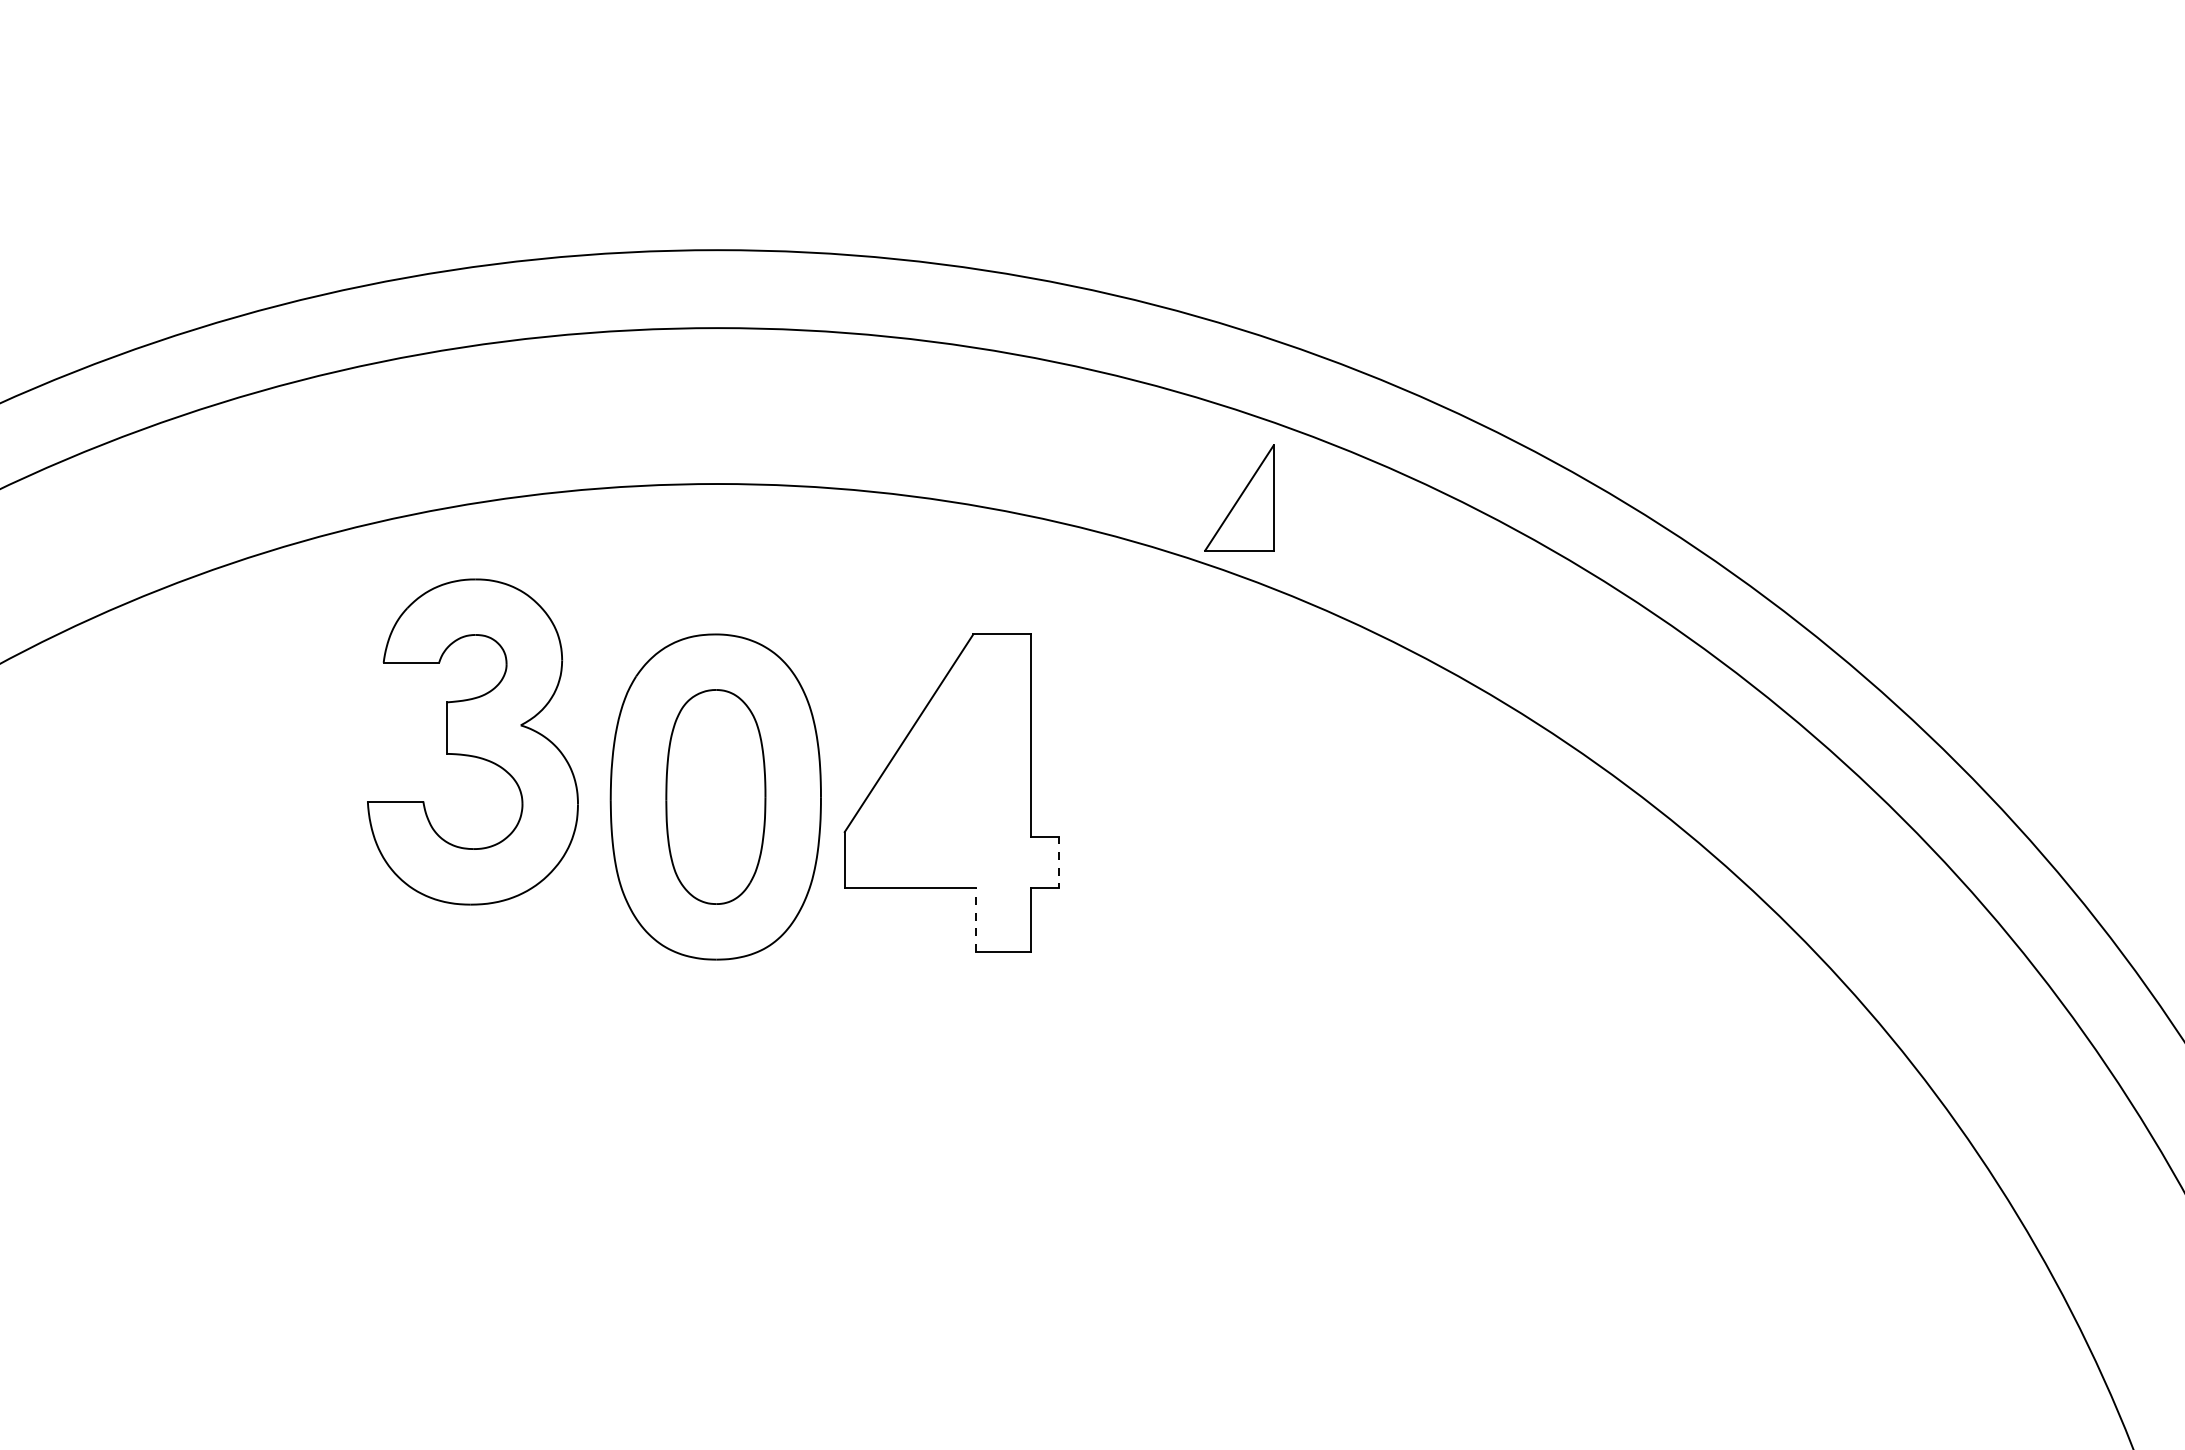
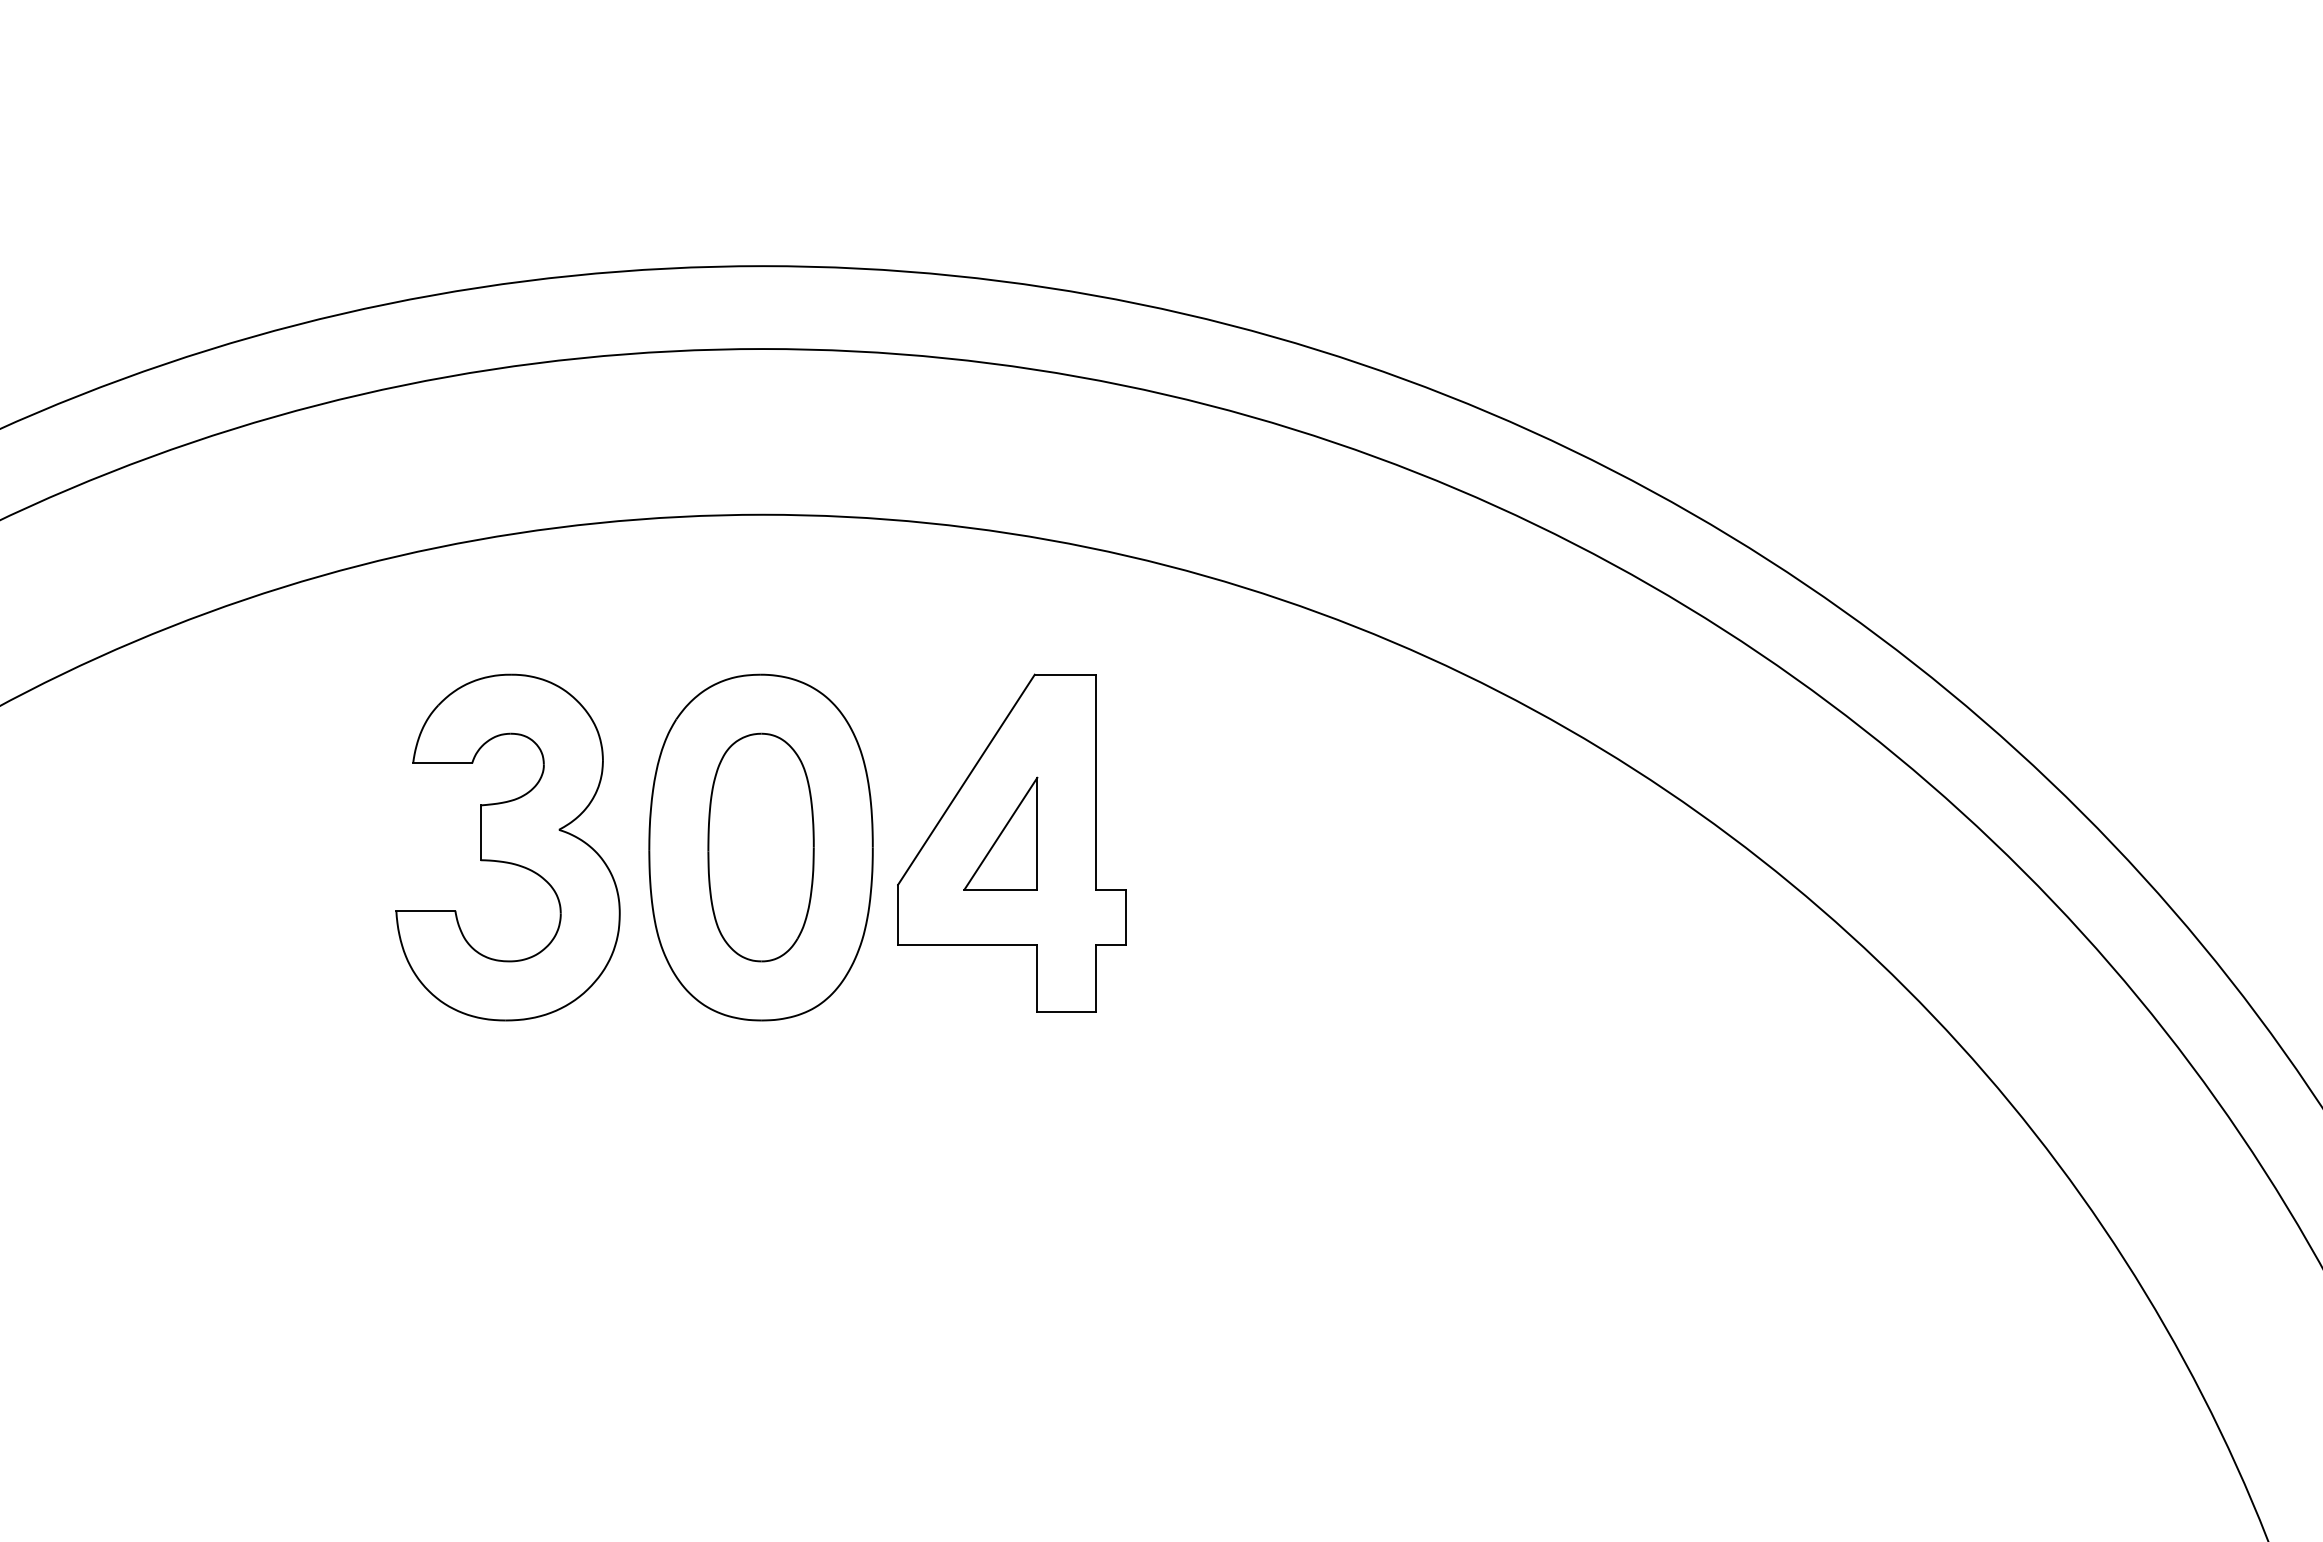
part: (1239, 497) -> (1000, 833), moved
part: (472, 741) -> (507, 847), moved
line: (1058, 862) -> (1125, 917), dashed -> solid
line: (975, 919) -> (1037, 977), dashed -> solid

